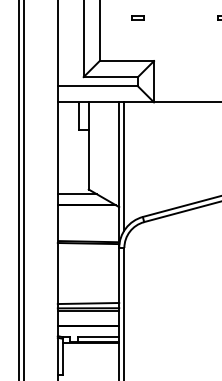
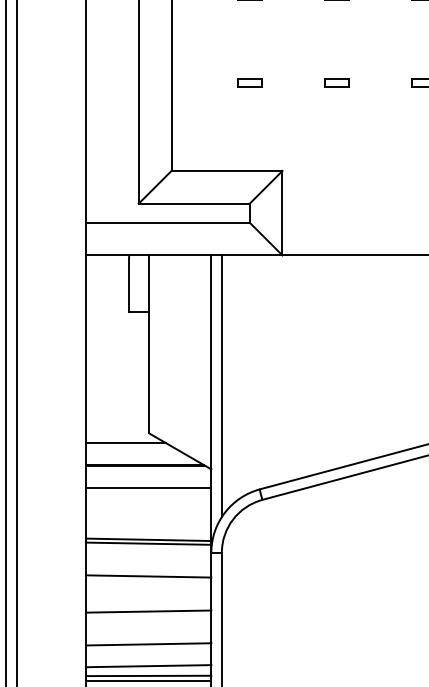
part: (180, 17) -> (336, 82), added
line: (88, 216) -> (148, 488), added
line: (88, 259) -> (148, 576), added
line: (88, 276) -> (148, 610), added
line: (88, 292) -> (148, 643), added

